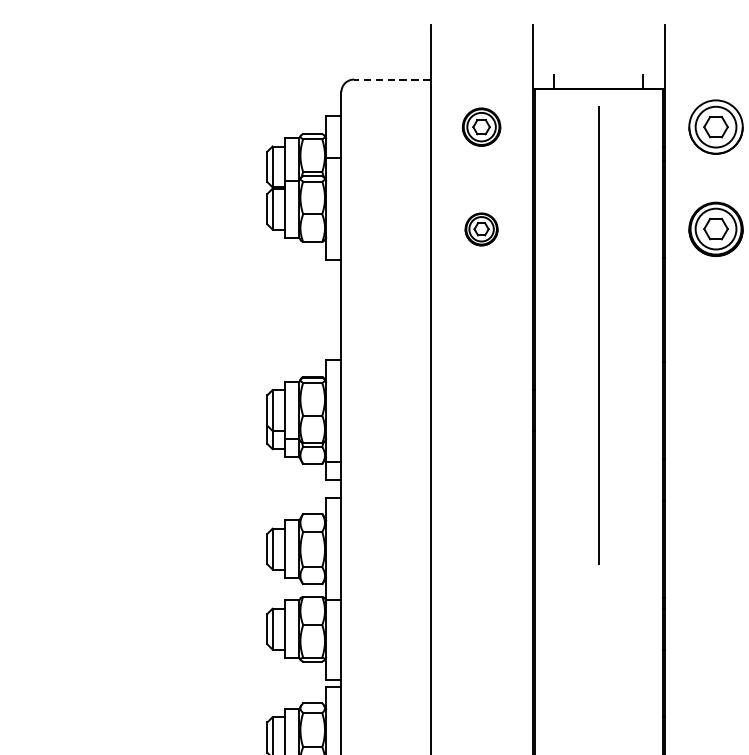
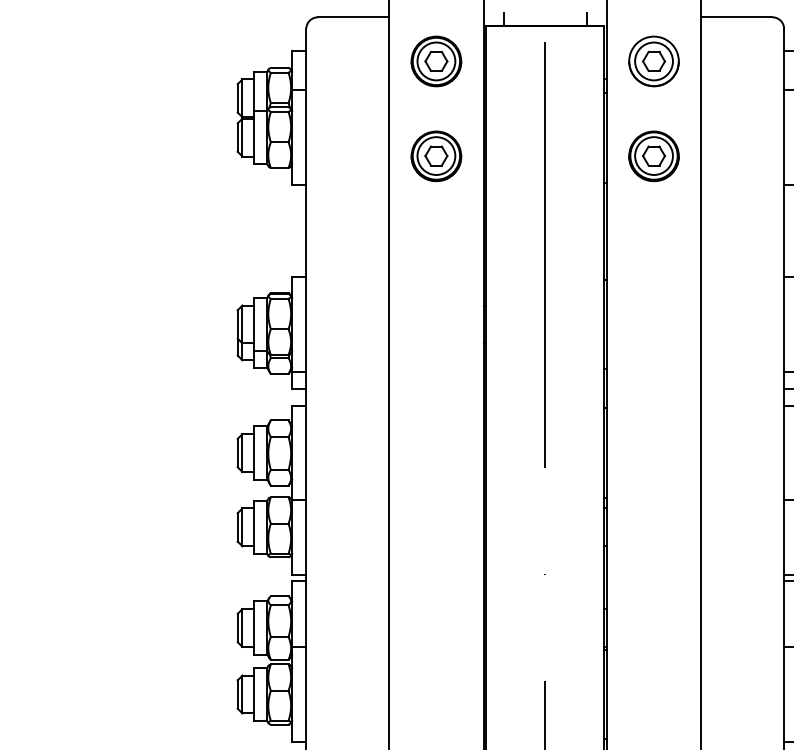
line: (392, 79) -> (353, 17), dashed -> solid
part: (481, 127) -> (436, 61), size x1.43
part: (481, 229) -> (436, 156), size x1.67

